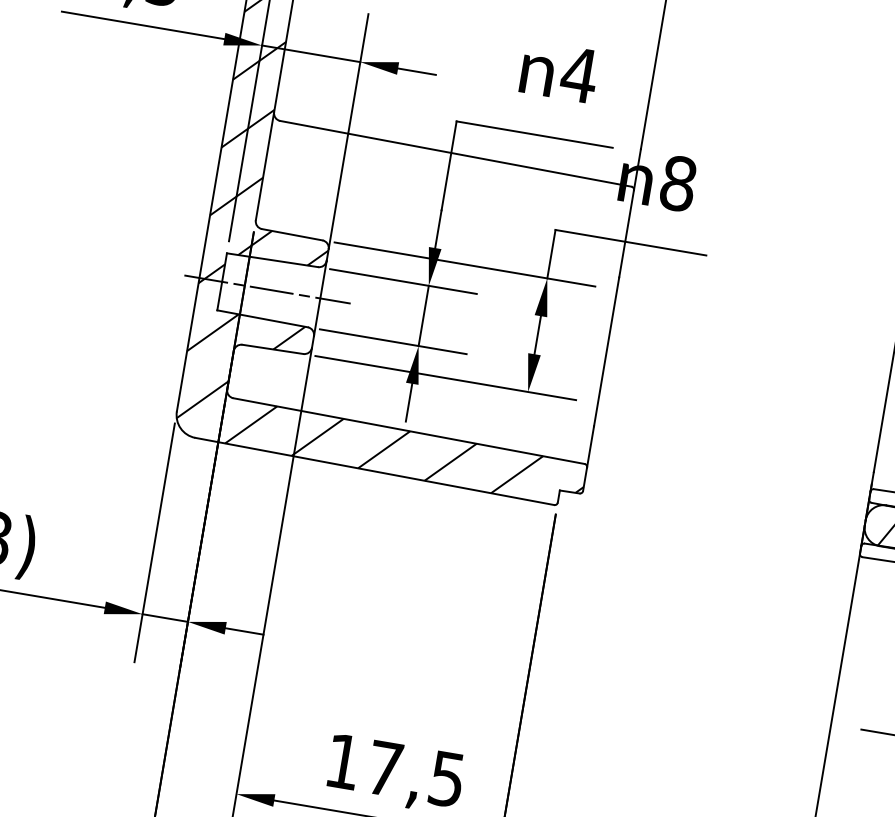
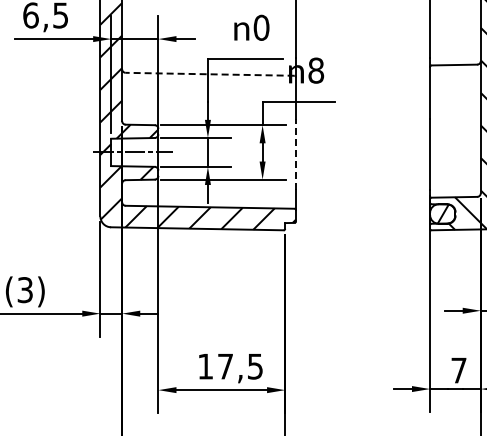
text: (579, 74) -> (261, 27), 4 -> 0
line: (454, 153) -> (209, 74), solid -> dashed
line: (607, 351) -> (296, 154), solid -> dashed

